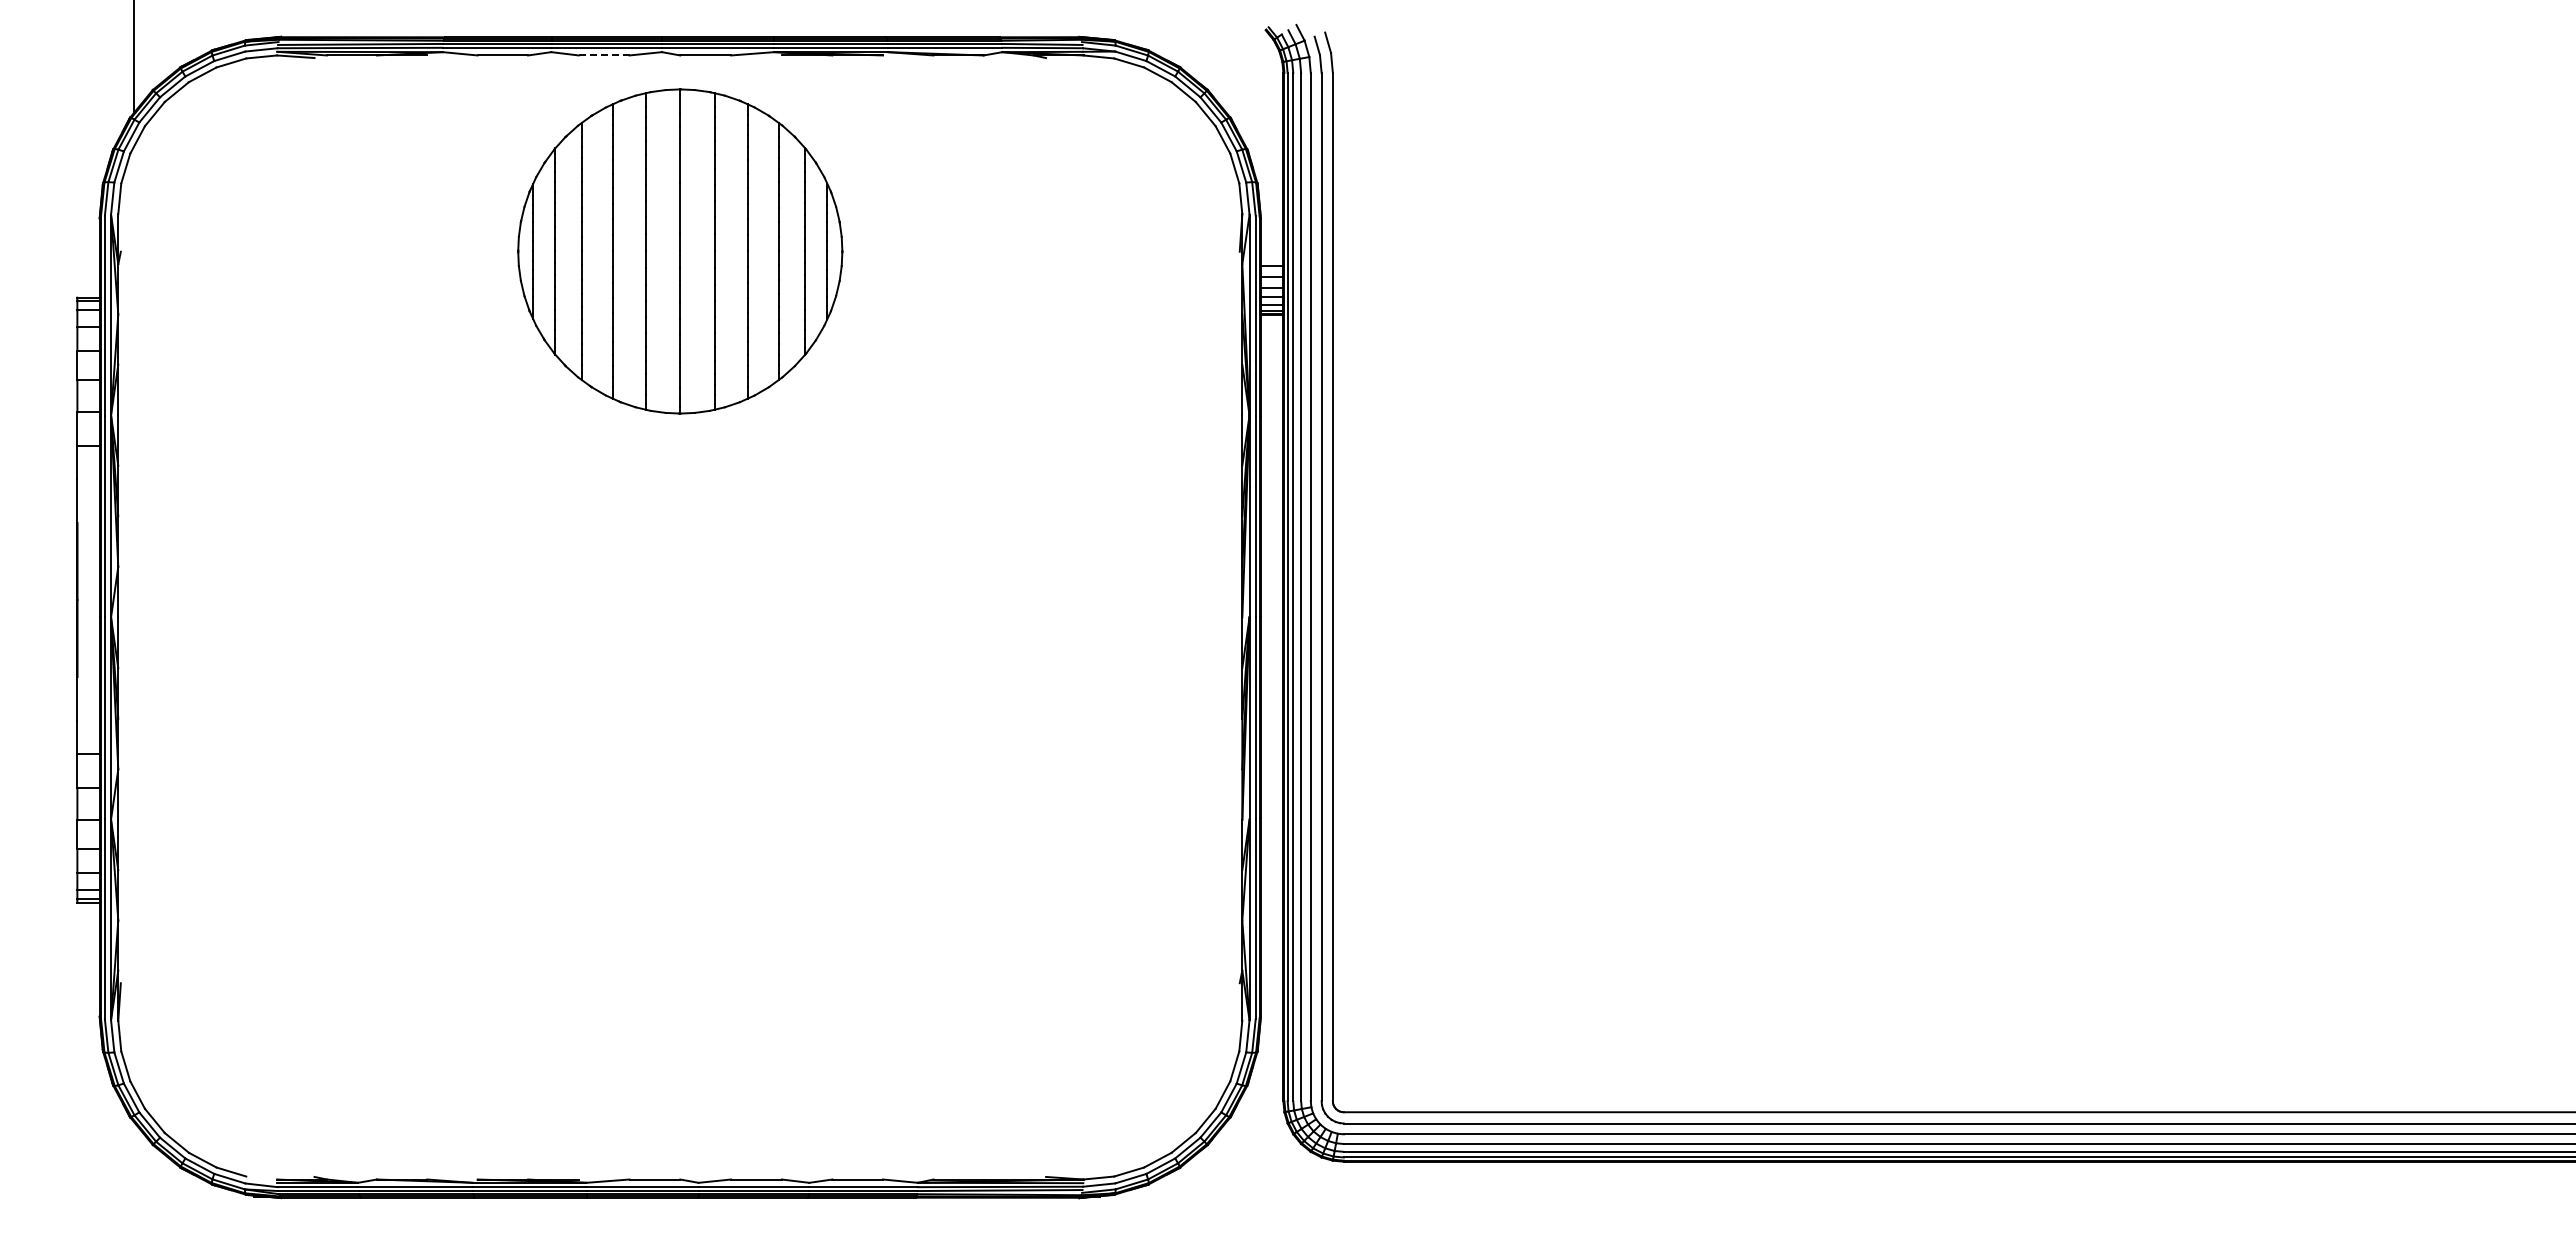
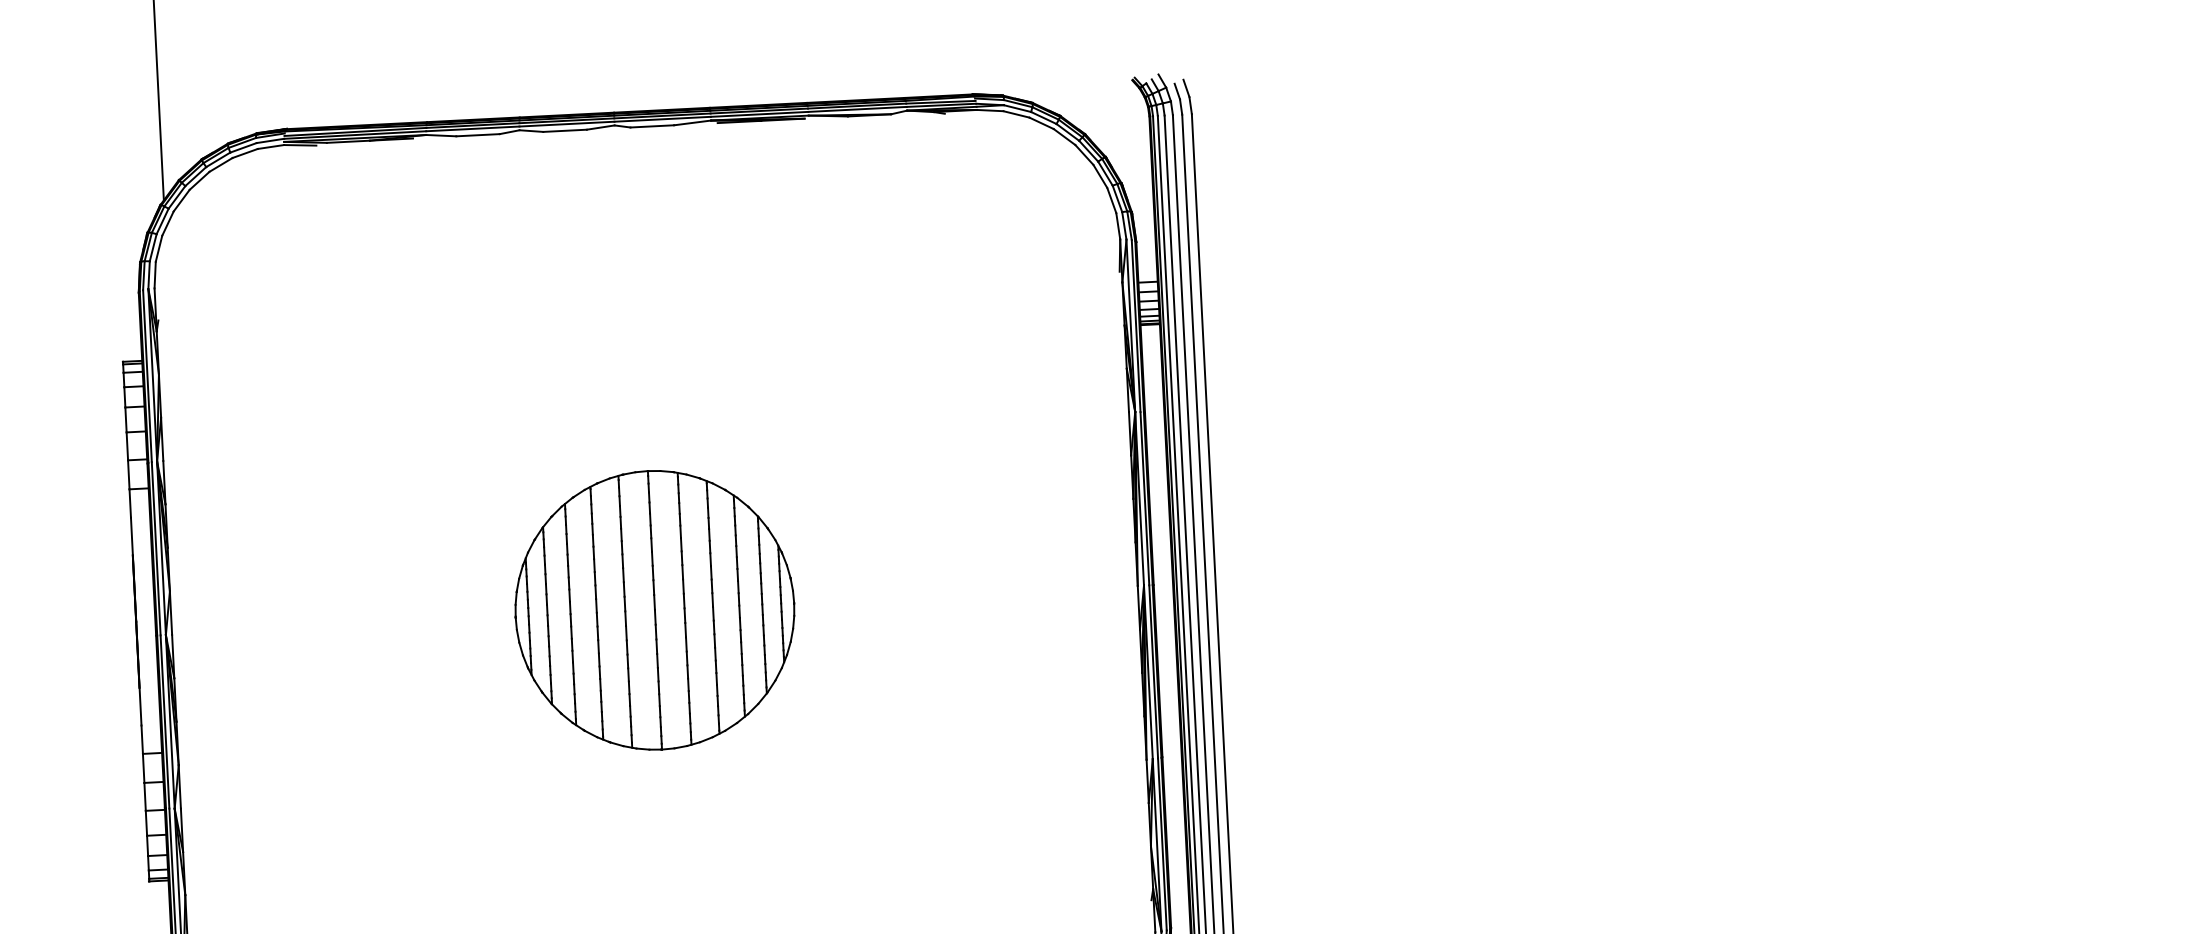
line: (604, 55) -> (565, 130), dashed -> solid
part: (680, 251) -> (655, 610), moved

